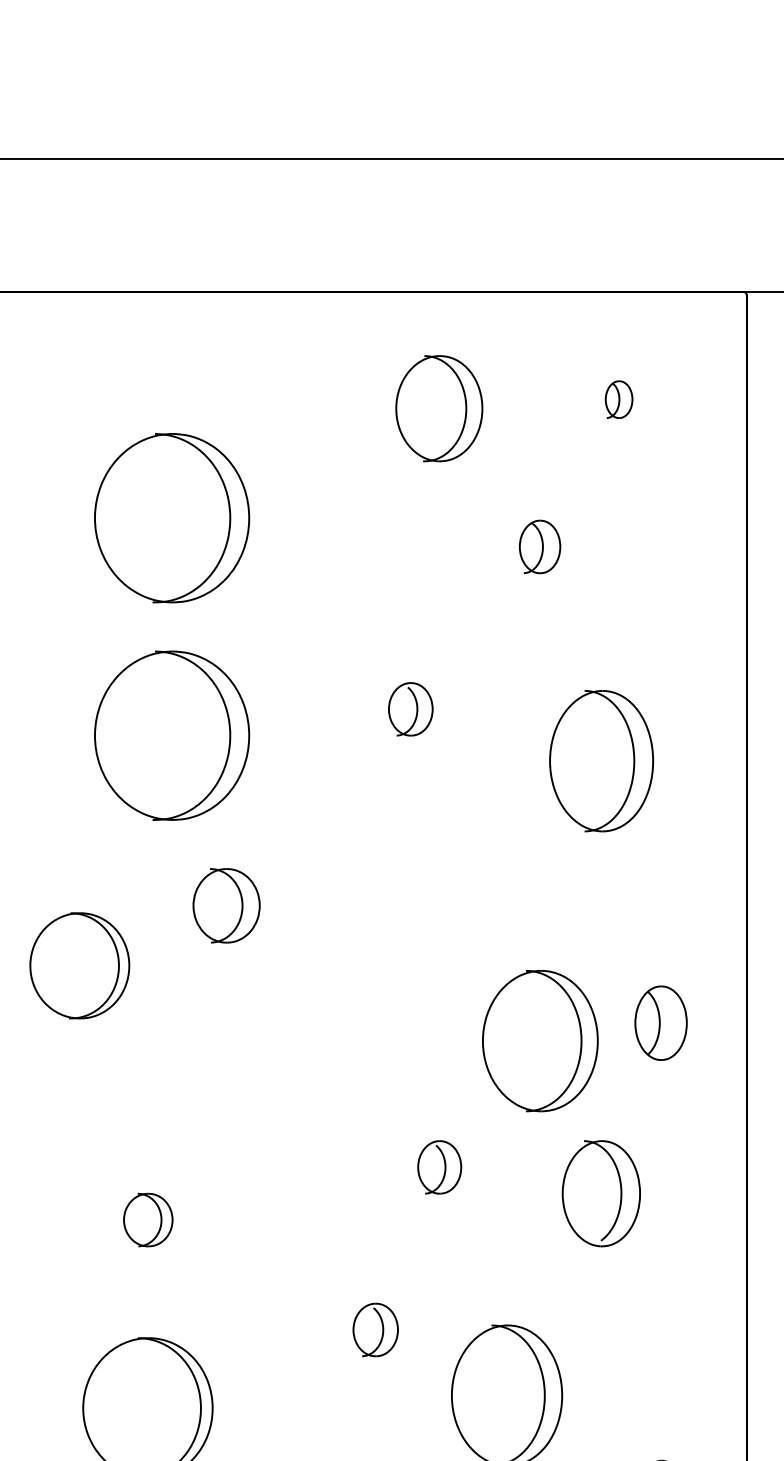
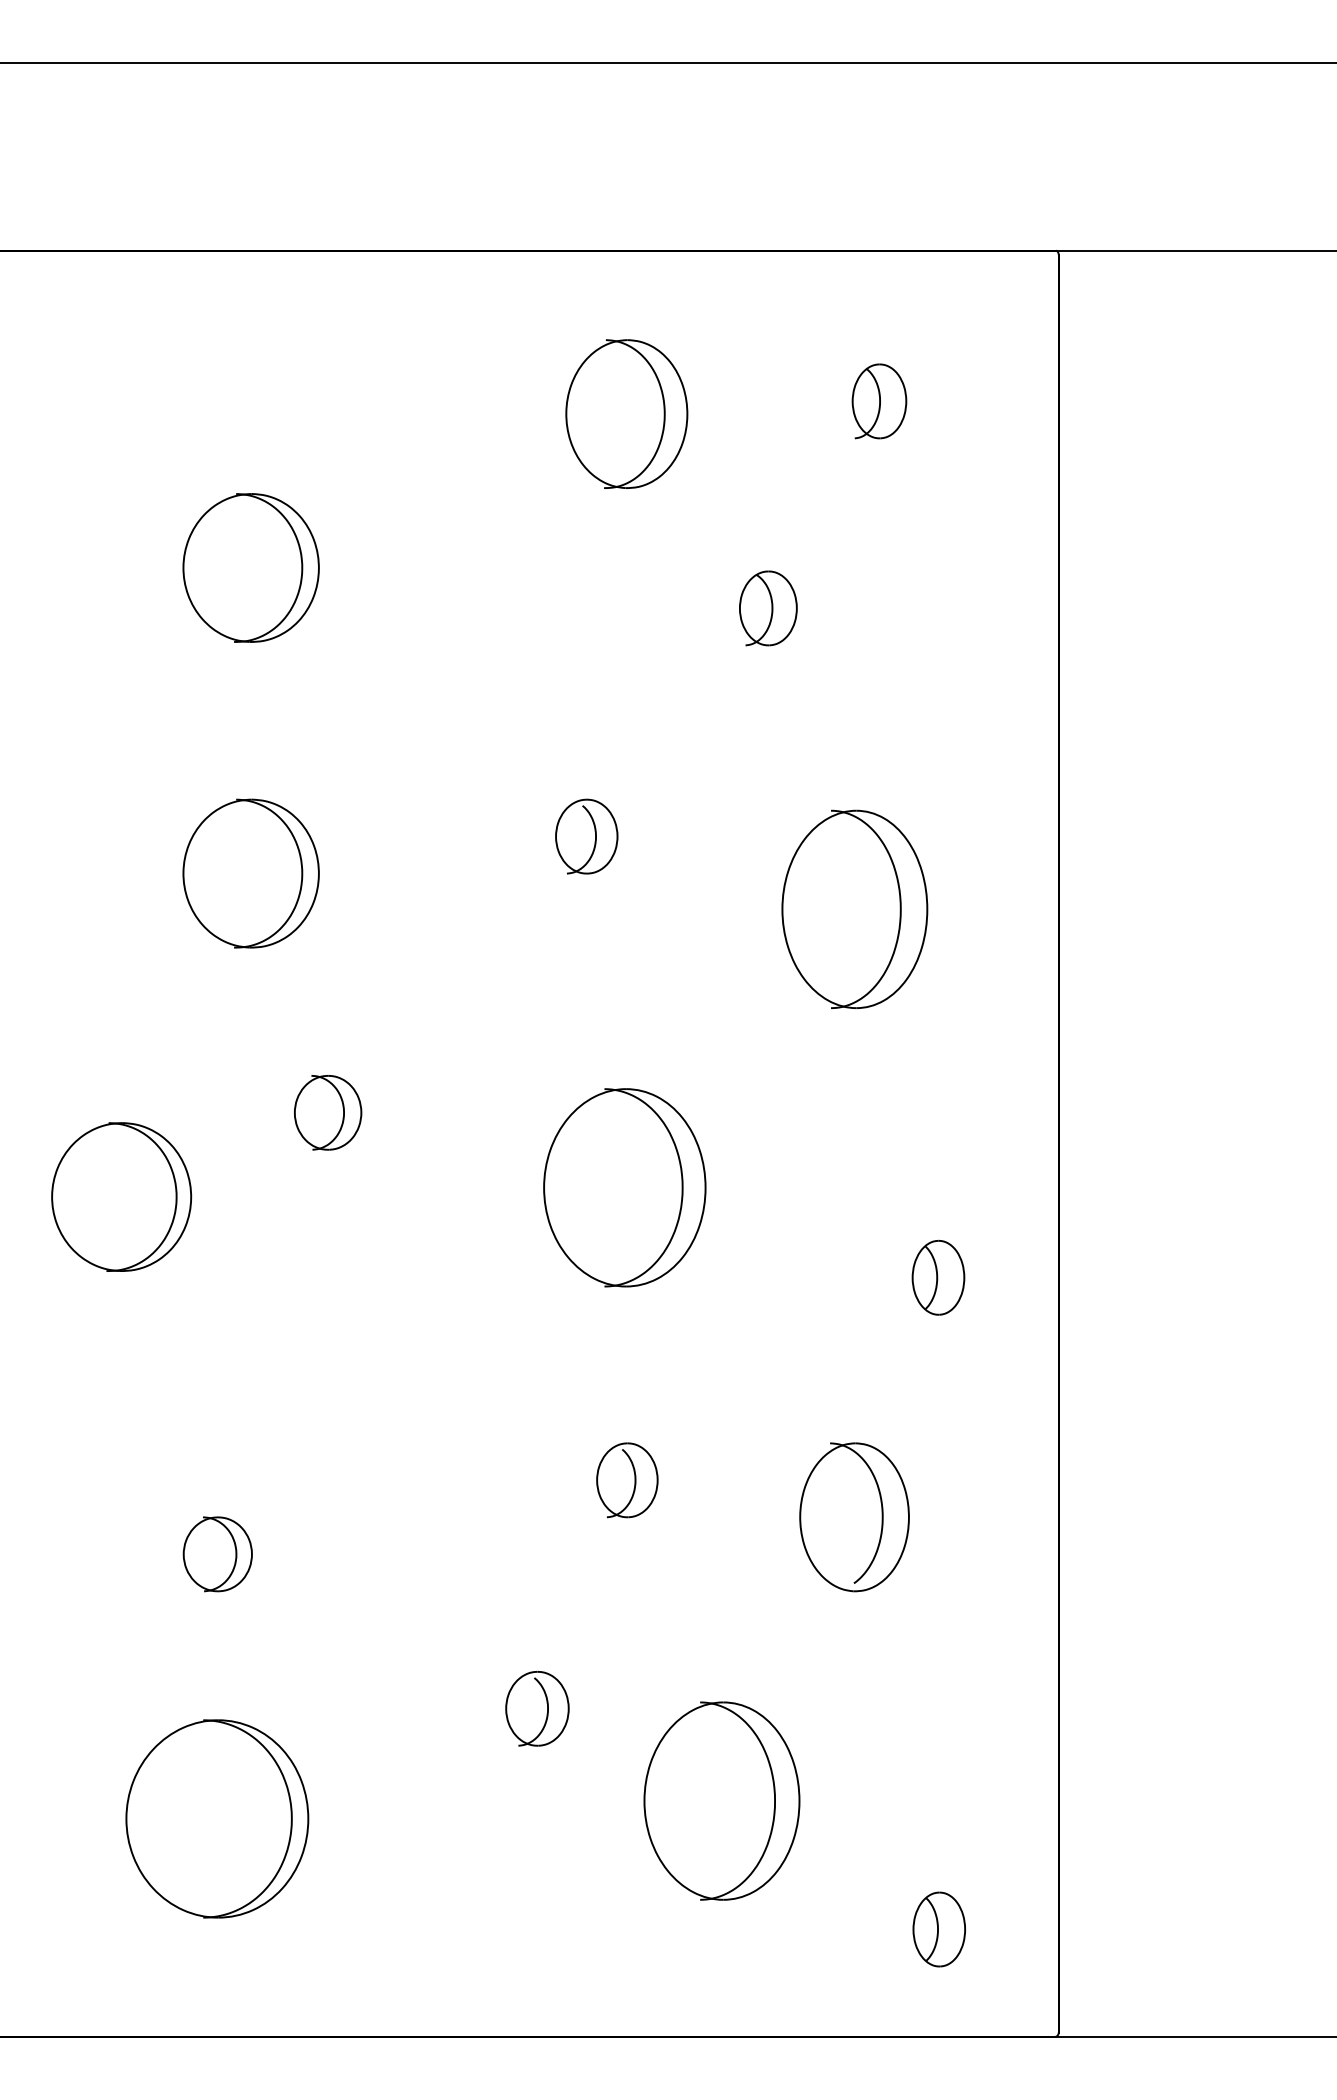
part: (619, 399) -> (879, 401), size x1.43
part: (171, 517) -> (250, 567), size x0.62
part: (171, 735) -> (250, 873), size x0.62
part: (227, 905) -> (328, 1112), size x0.71
part: (661, 1023) -> (938, 1277), size x0.71
part: (540, 1040) -> (624, 1187), moved

